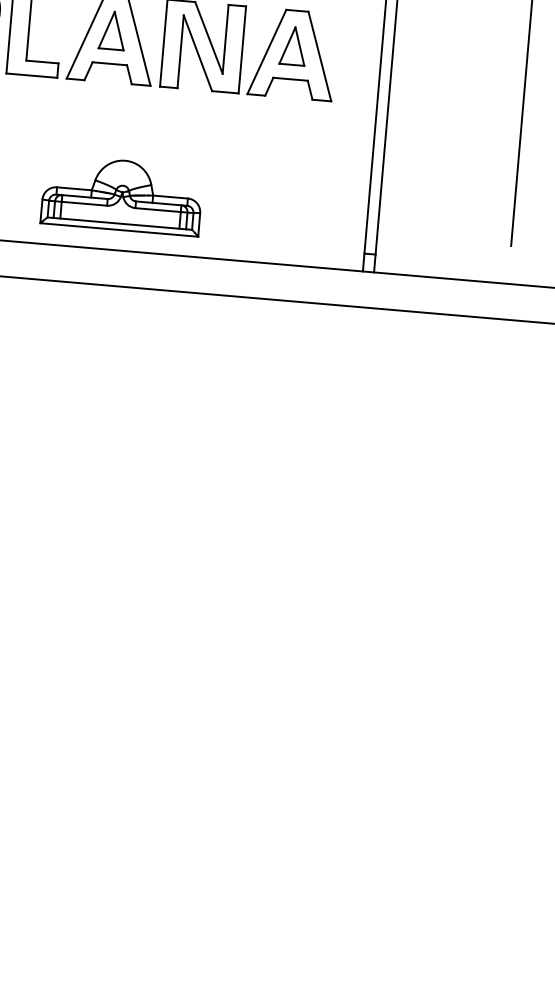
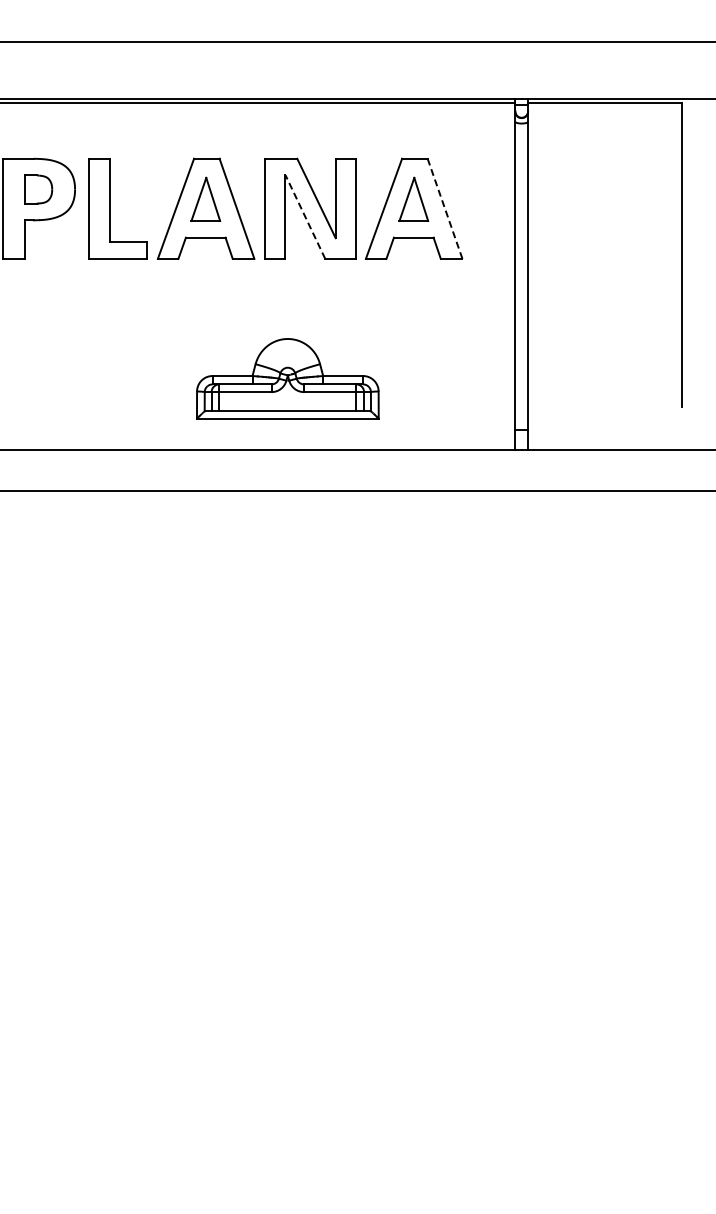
line: (198, 52) -> (305, 216), solid -> dashed
line: (320, 57) -> (445, 209), solid -> dashed
part: (122, 195) -> (287, 378), moved

